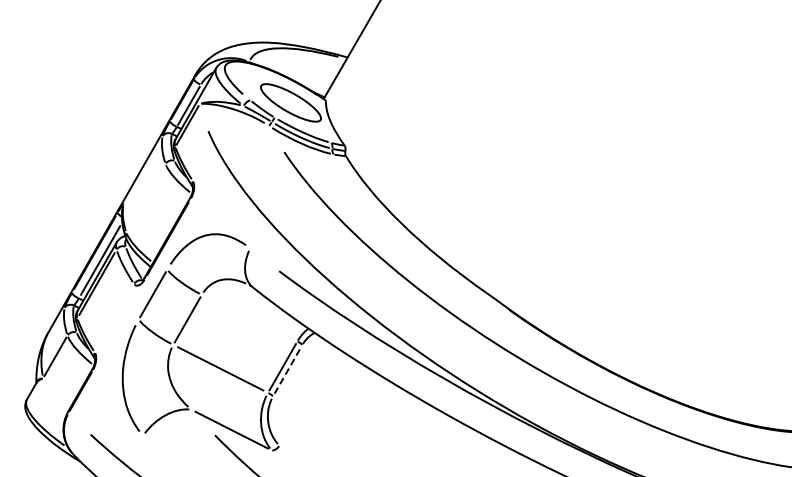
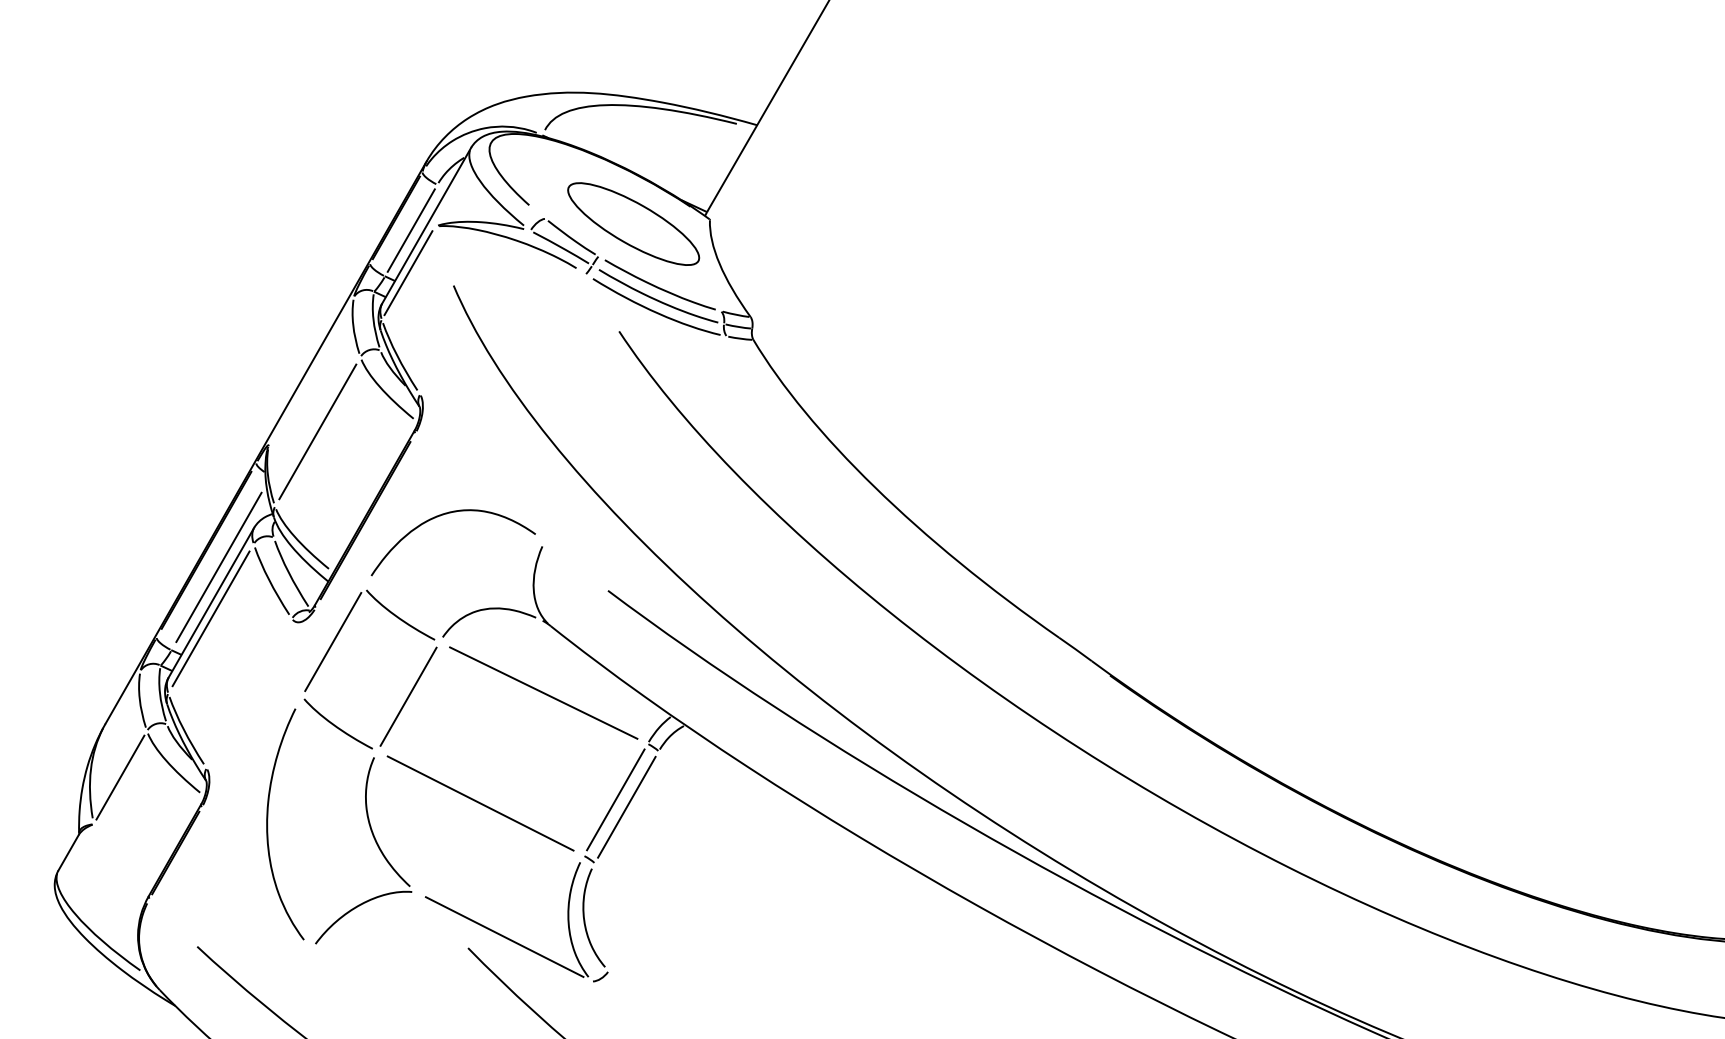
line: (145, 198) -> (316, 432), added
line: (249, 318) -> (543, 693), added
line: (287, 370) -> (626, 807), dashed -> solid

